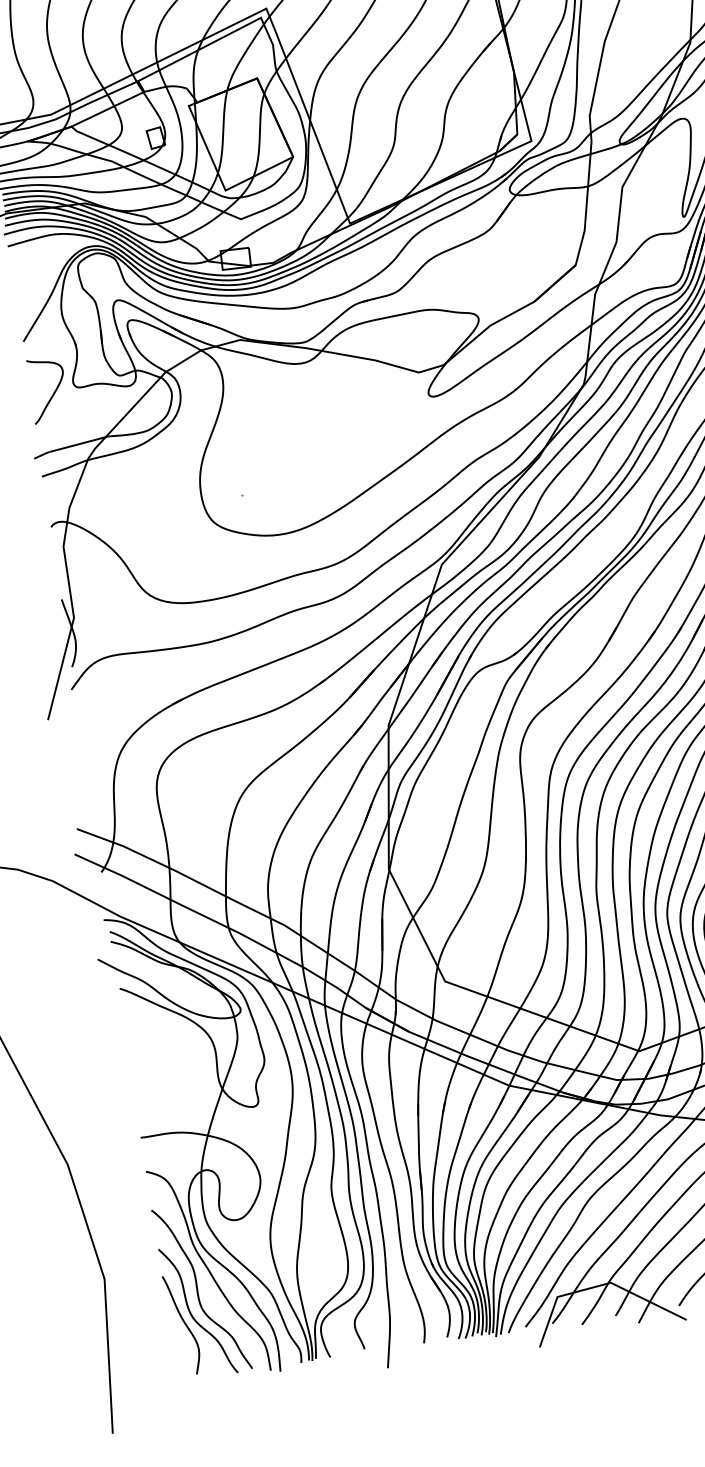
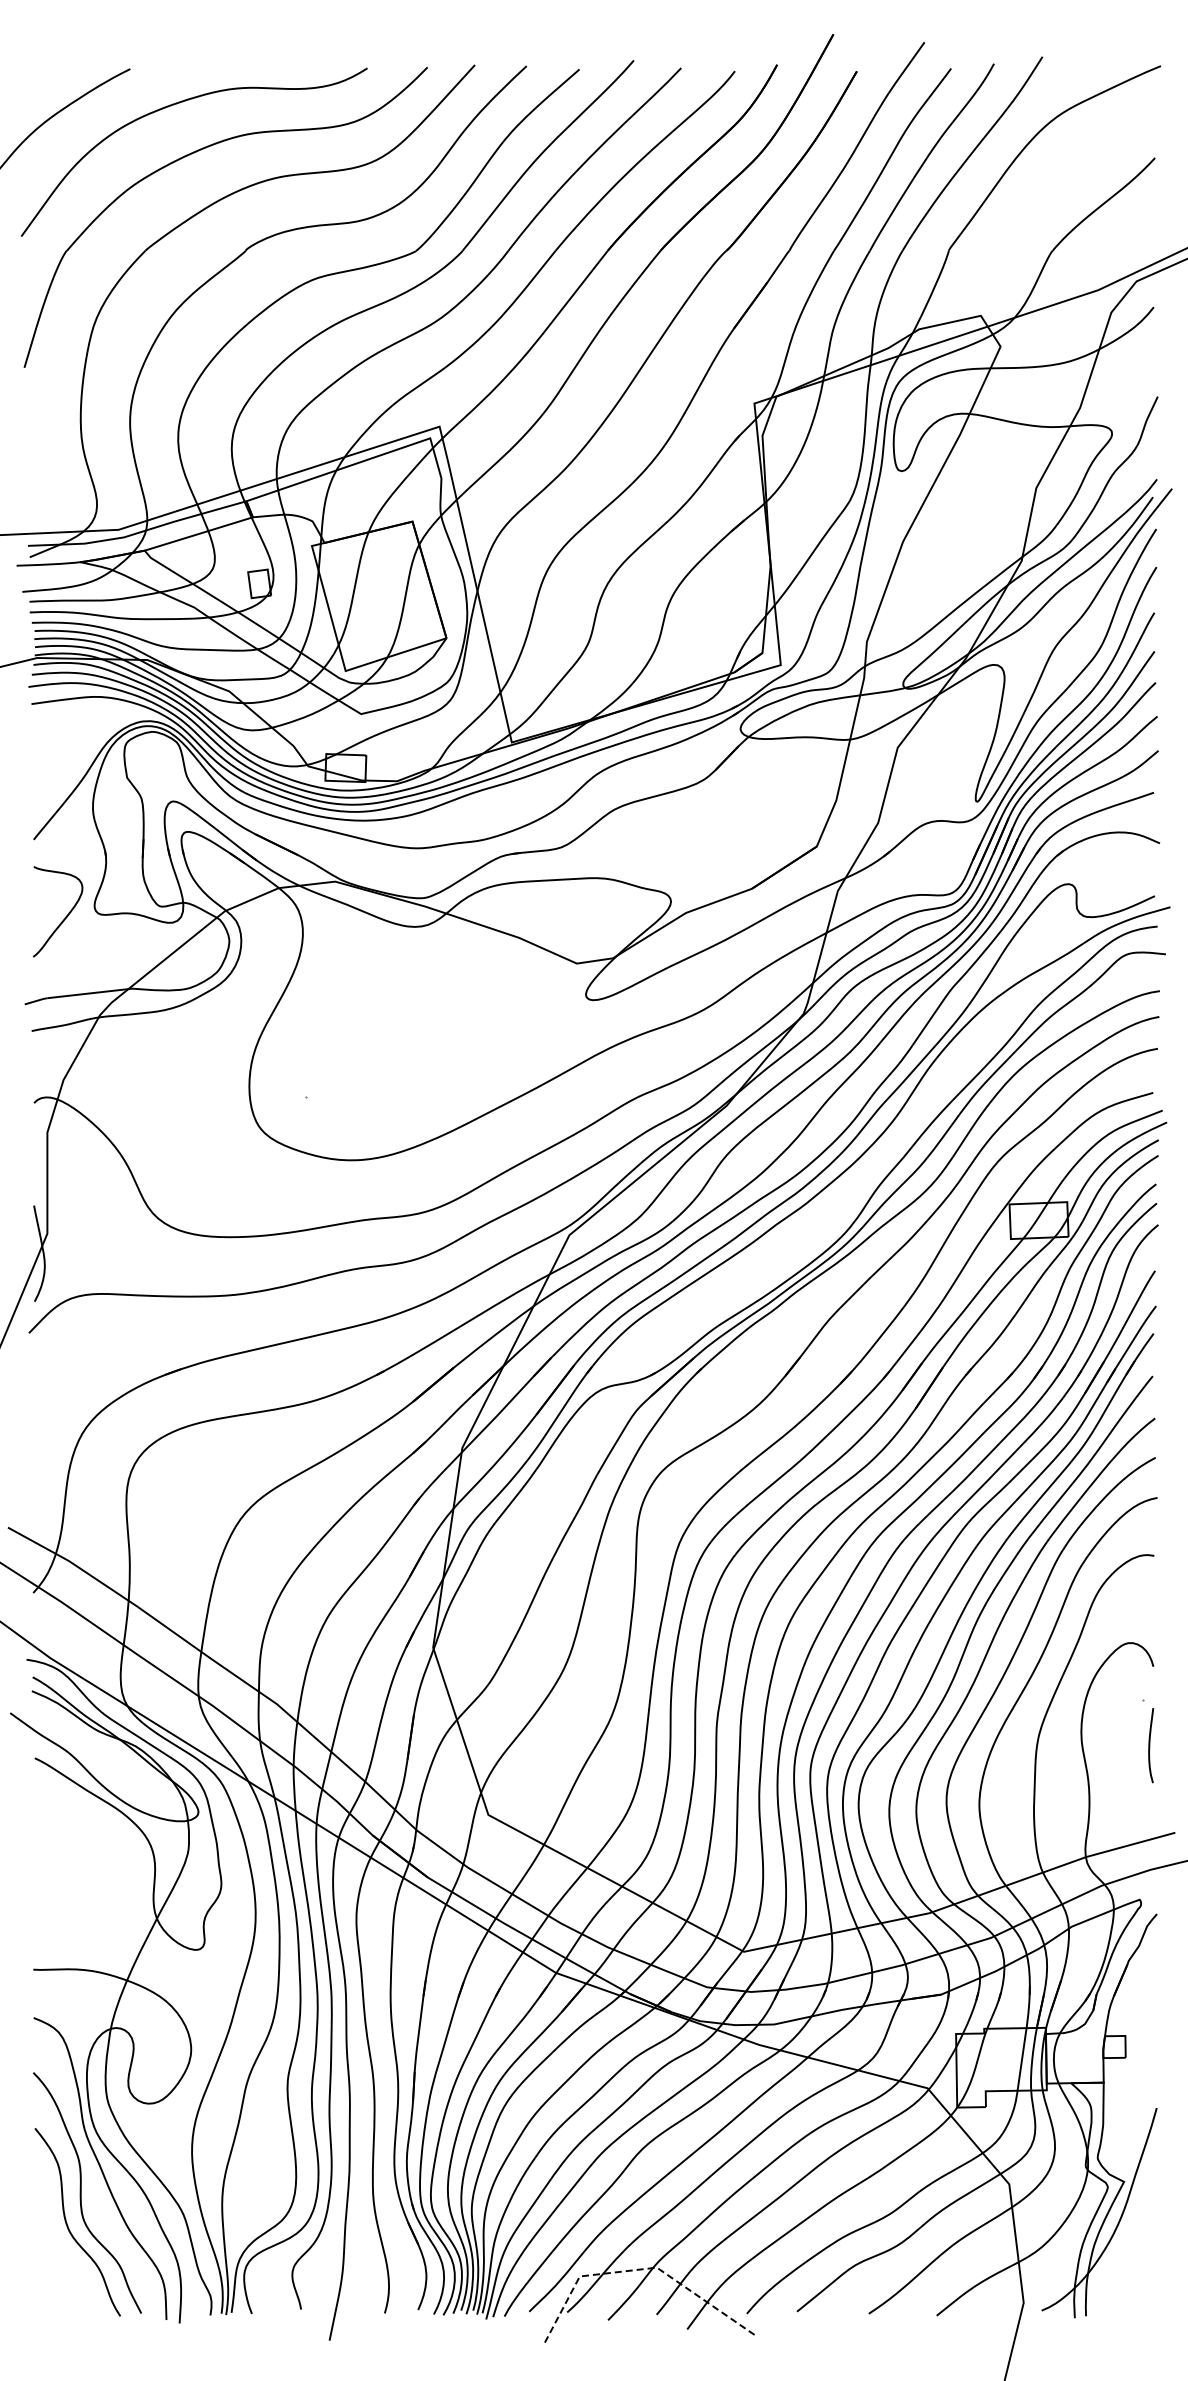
line: (598, 1285) -> (639, 2269), solid -> dashed
curve: (184, 1323) -> (55, 2236), removed

